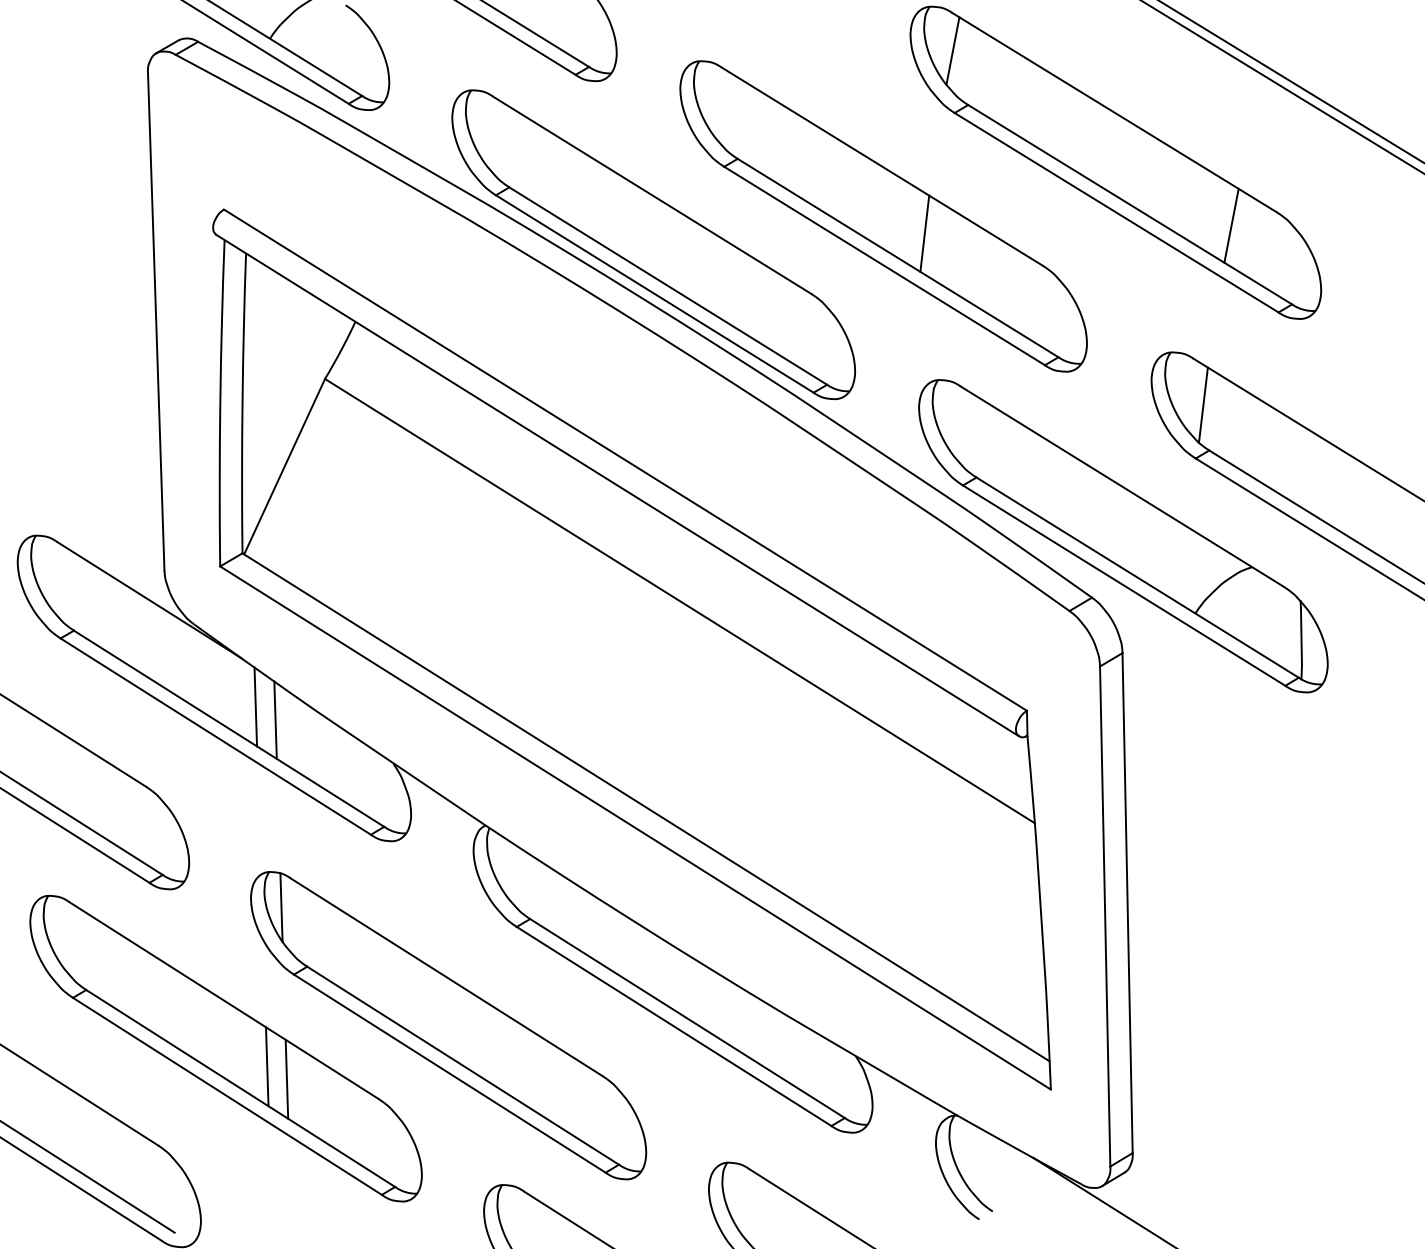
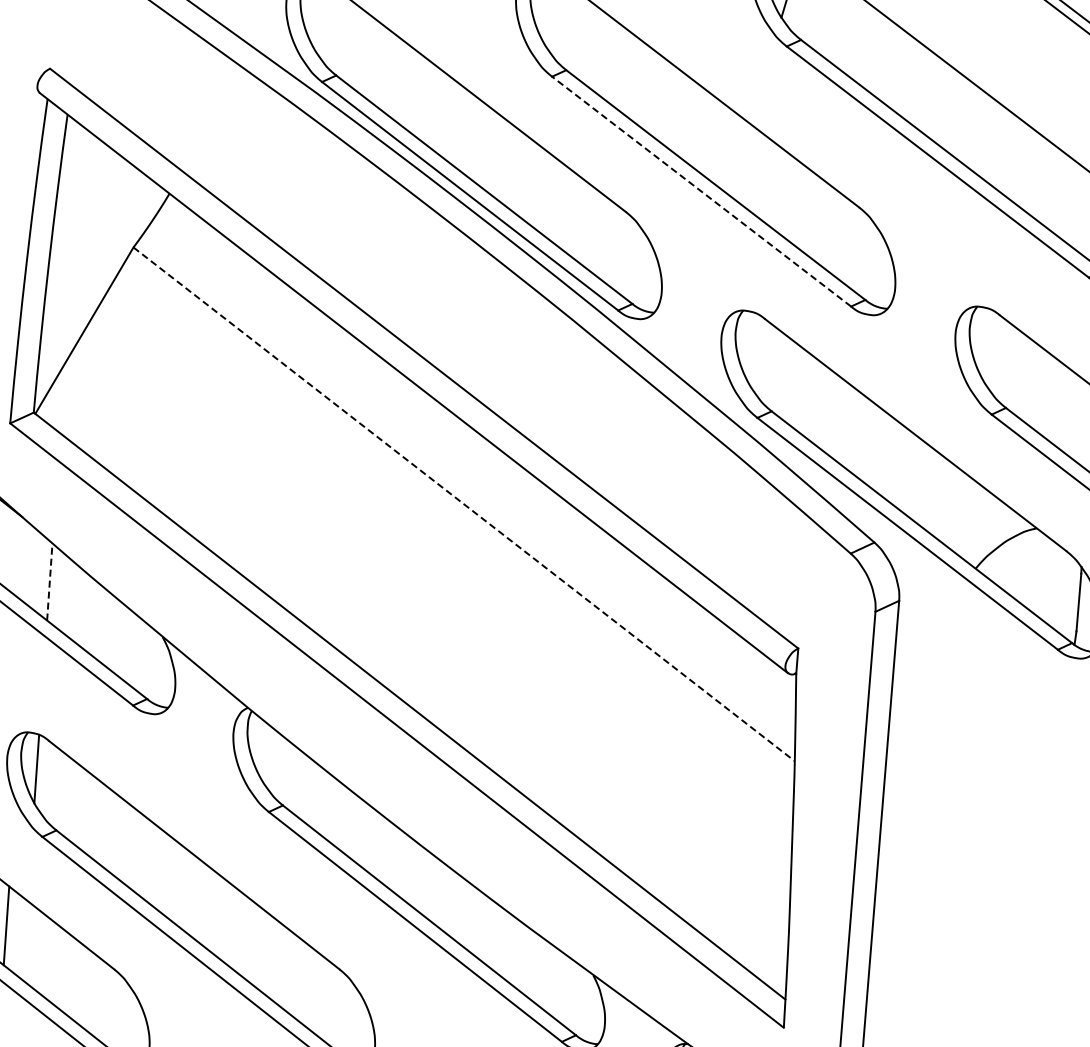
line: (1231, 225) -> (1050, 186), removed
line: (924, 233) -> (744, 163), removed
line: (884, 266) -> (701, 192), solid -> dashed
line: (1202, 404) -> (1003, 361), removed
line: (679, 601) -> (463, 504), solid -> dashed
line: (255, 706) -> (31, 566), removed
line: (275, 720) -> (49, 582), solid -> dashed
line: (286, 1078) -> (24, 939), removed

